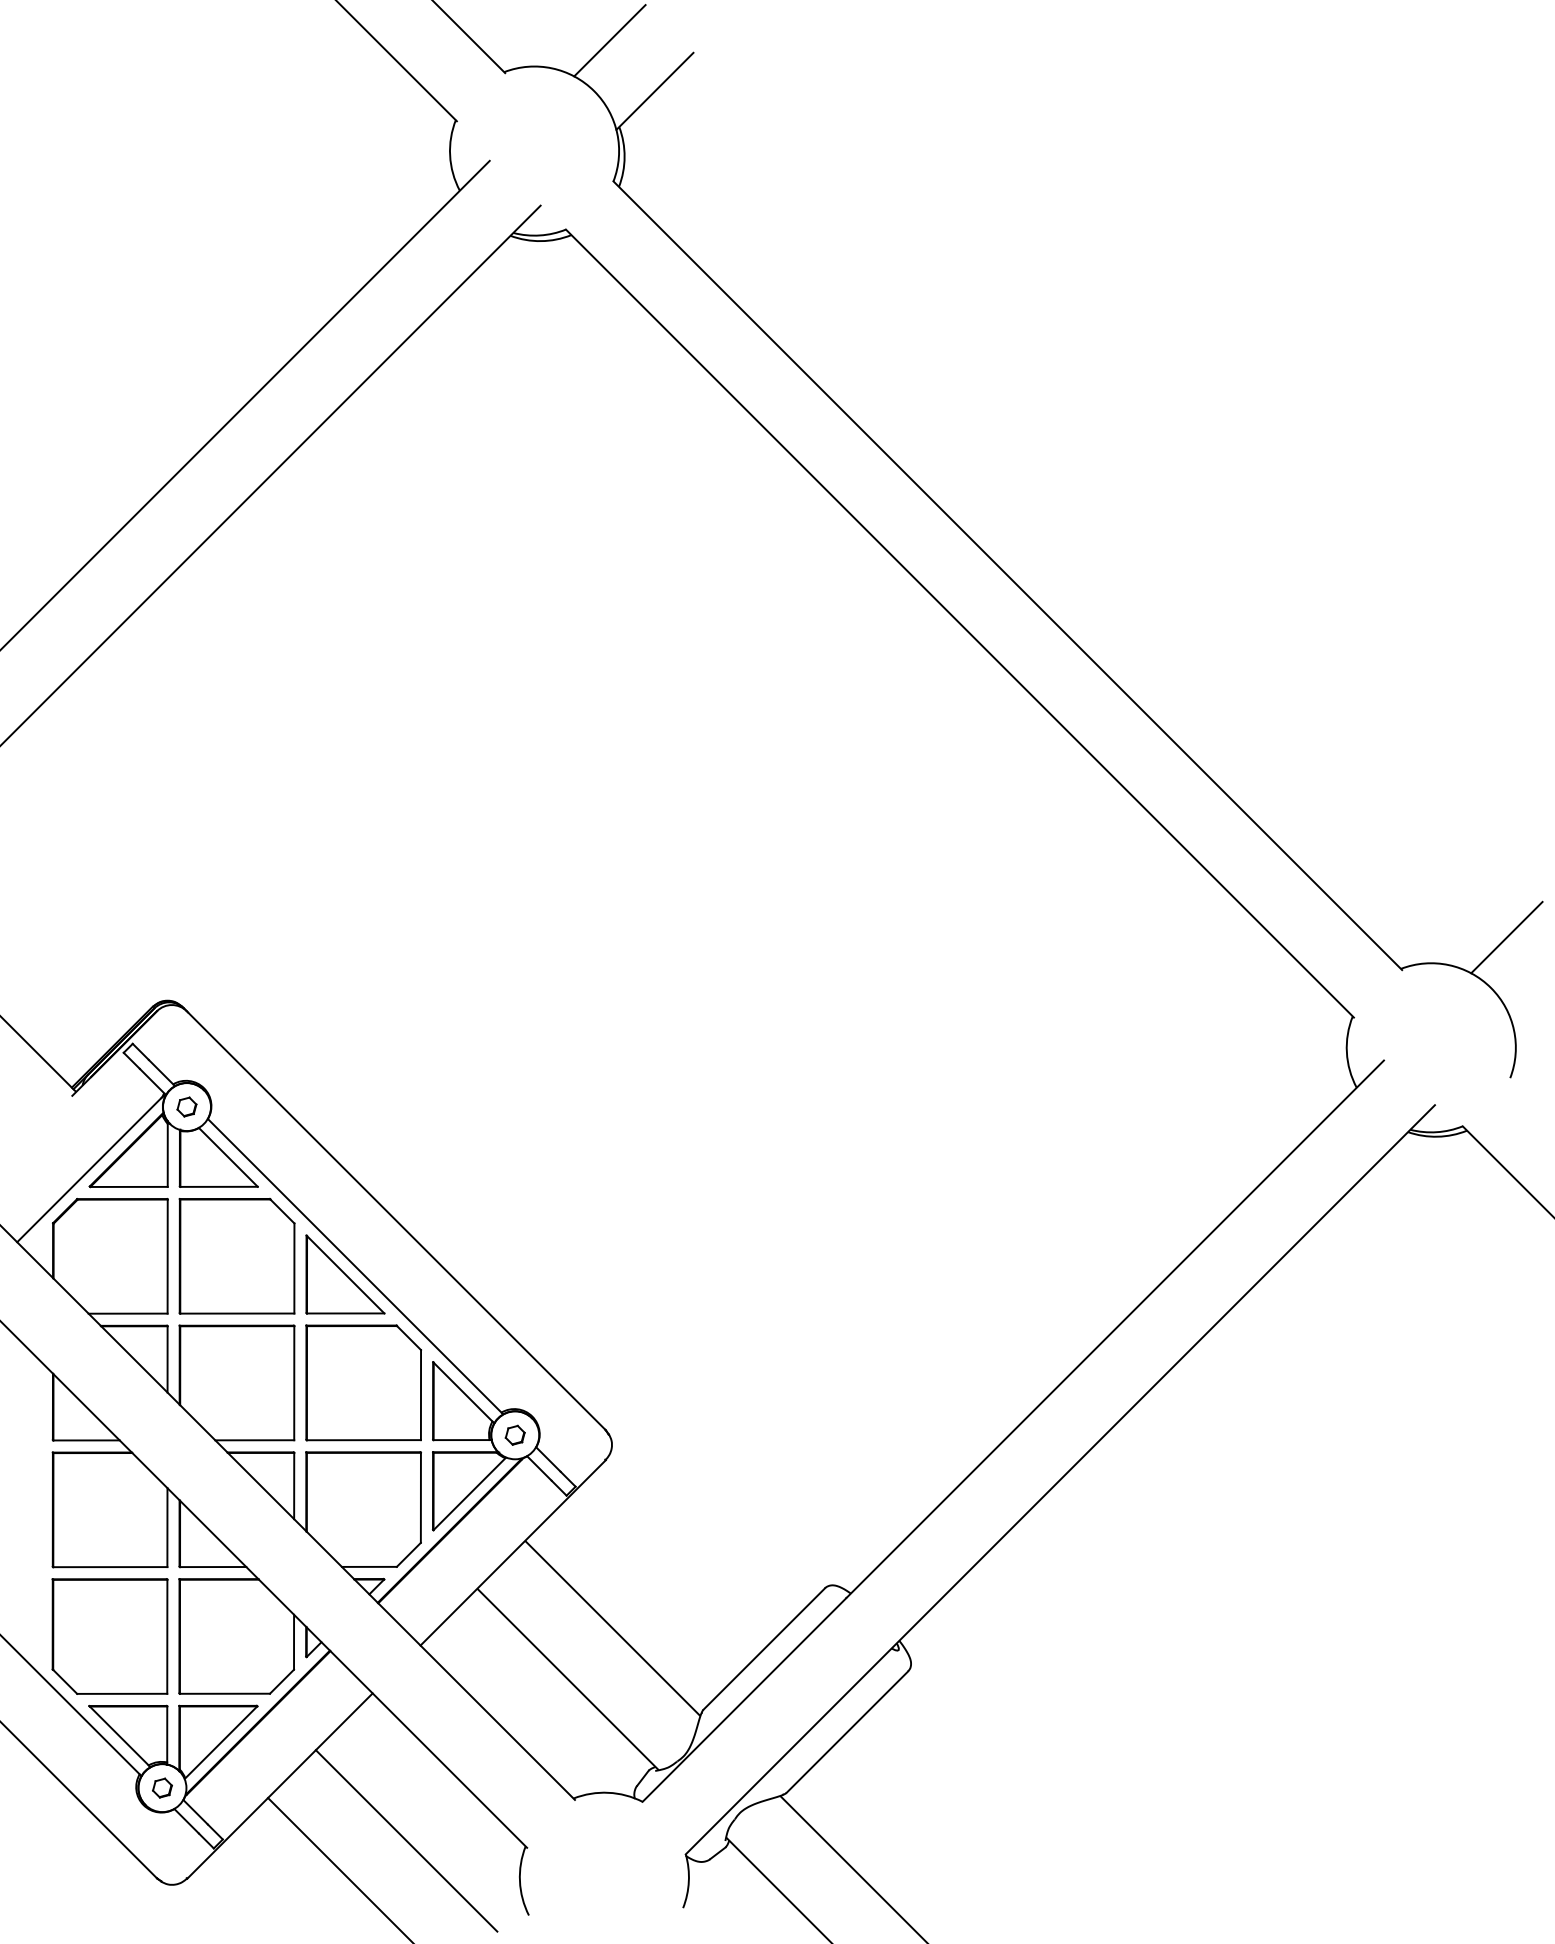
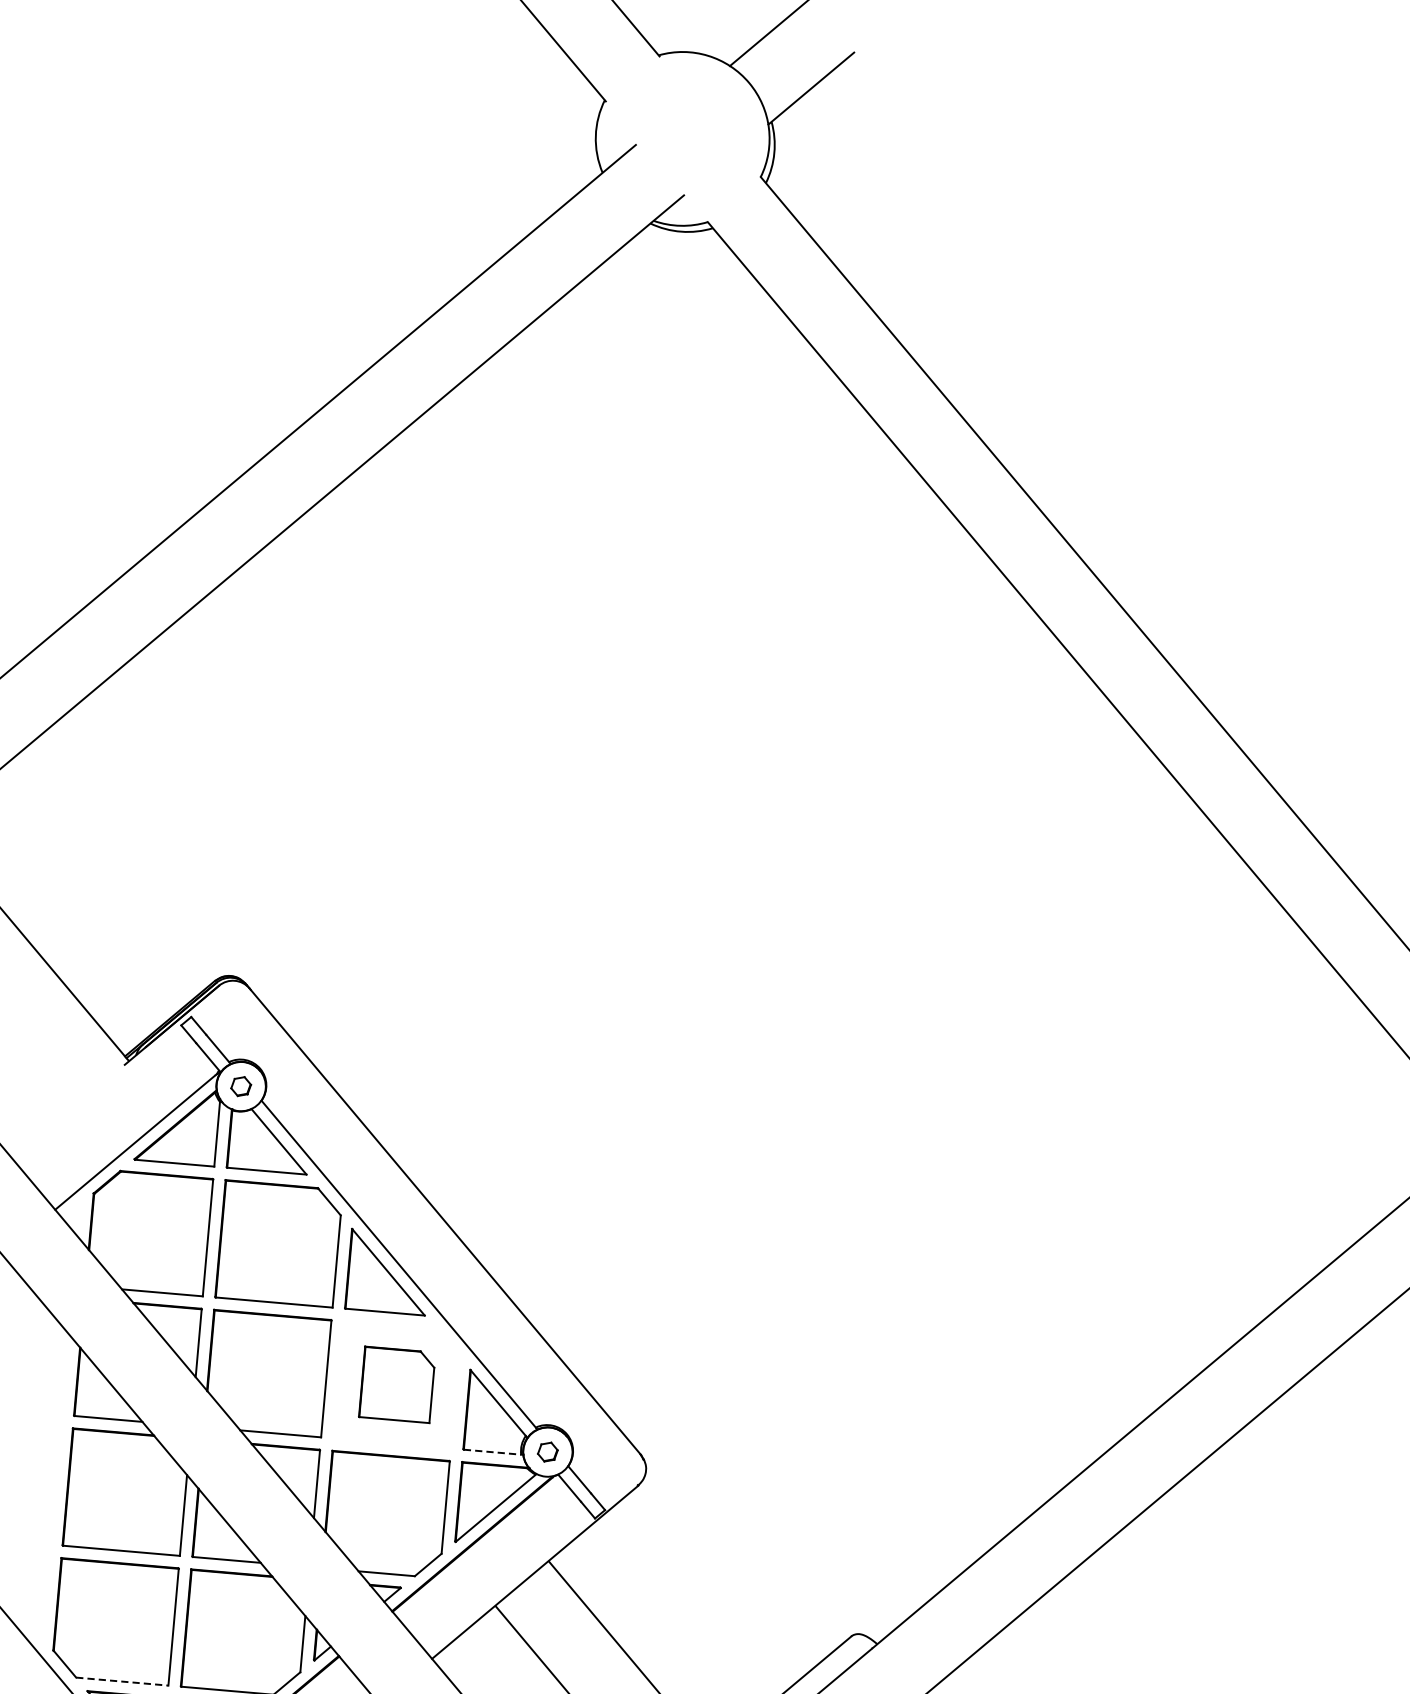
part: (363, 1382) -> (397, 1384), size x0.6
line: (462, 1440) -> (493, 1452), solid -> dashed
line: (122, 1693) -> (122, 1681), solid -> dashed

